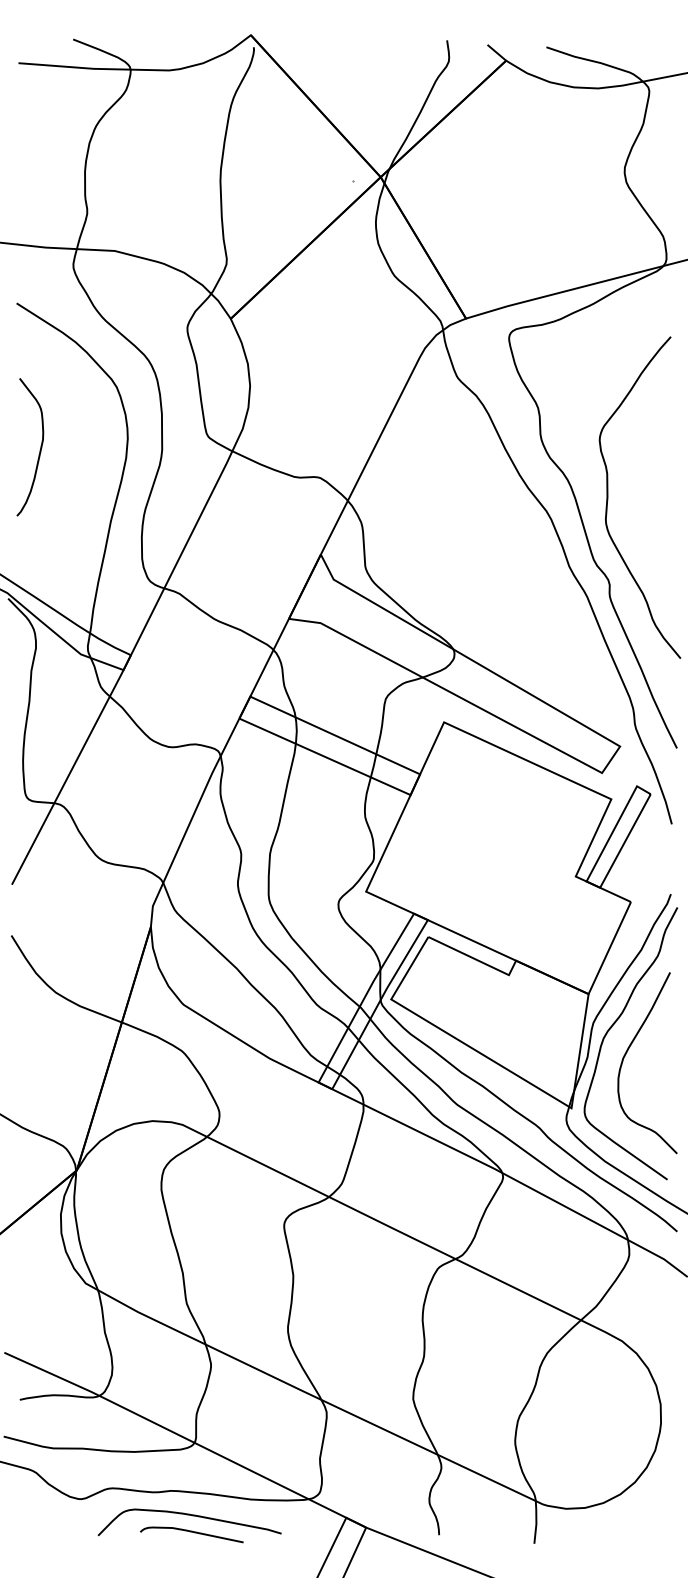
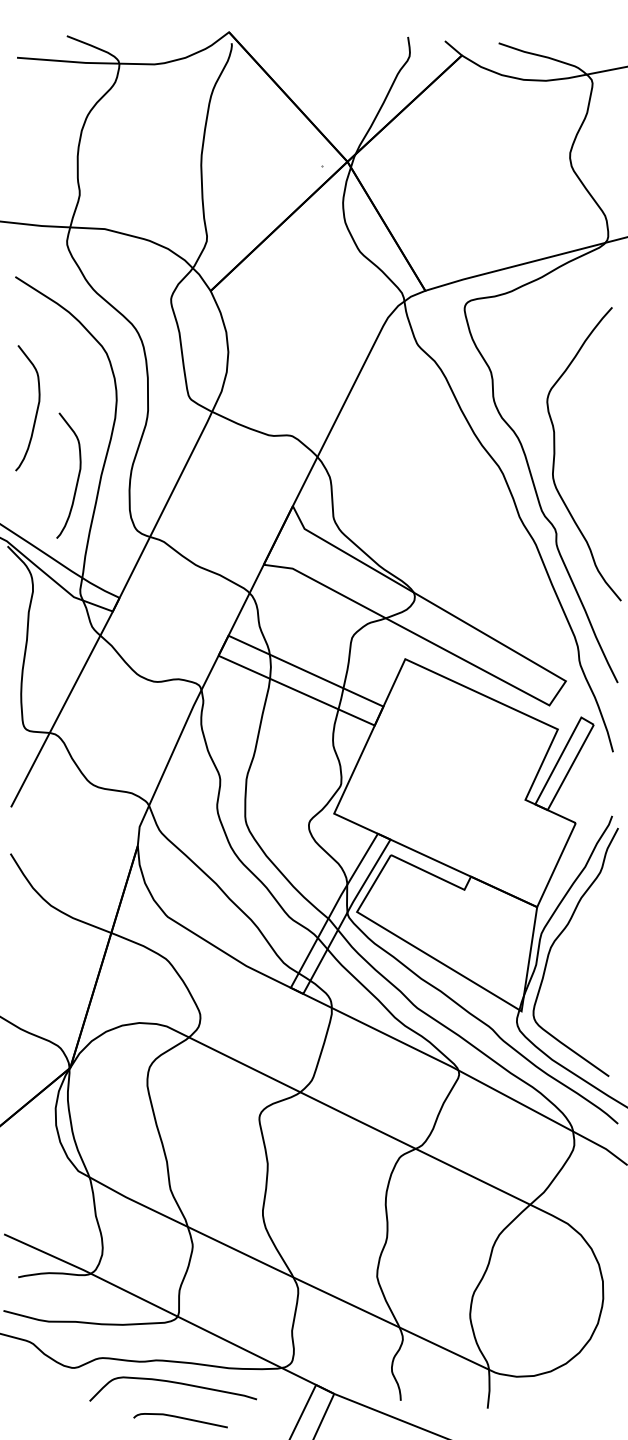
curve: (84, 524) -> (77, 478), added
curve: (627, 1052) -> (572, 960), removed
curve: (191, 1532) -> (180, 1418), moved

